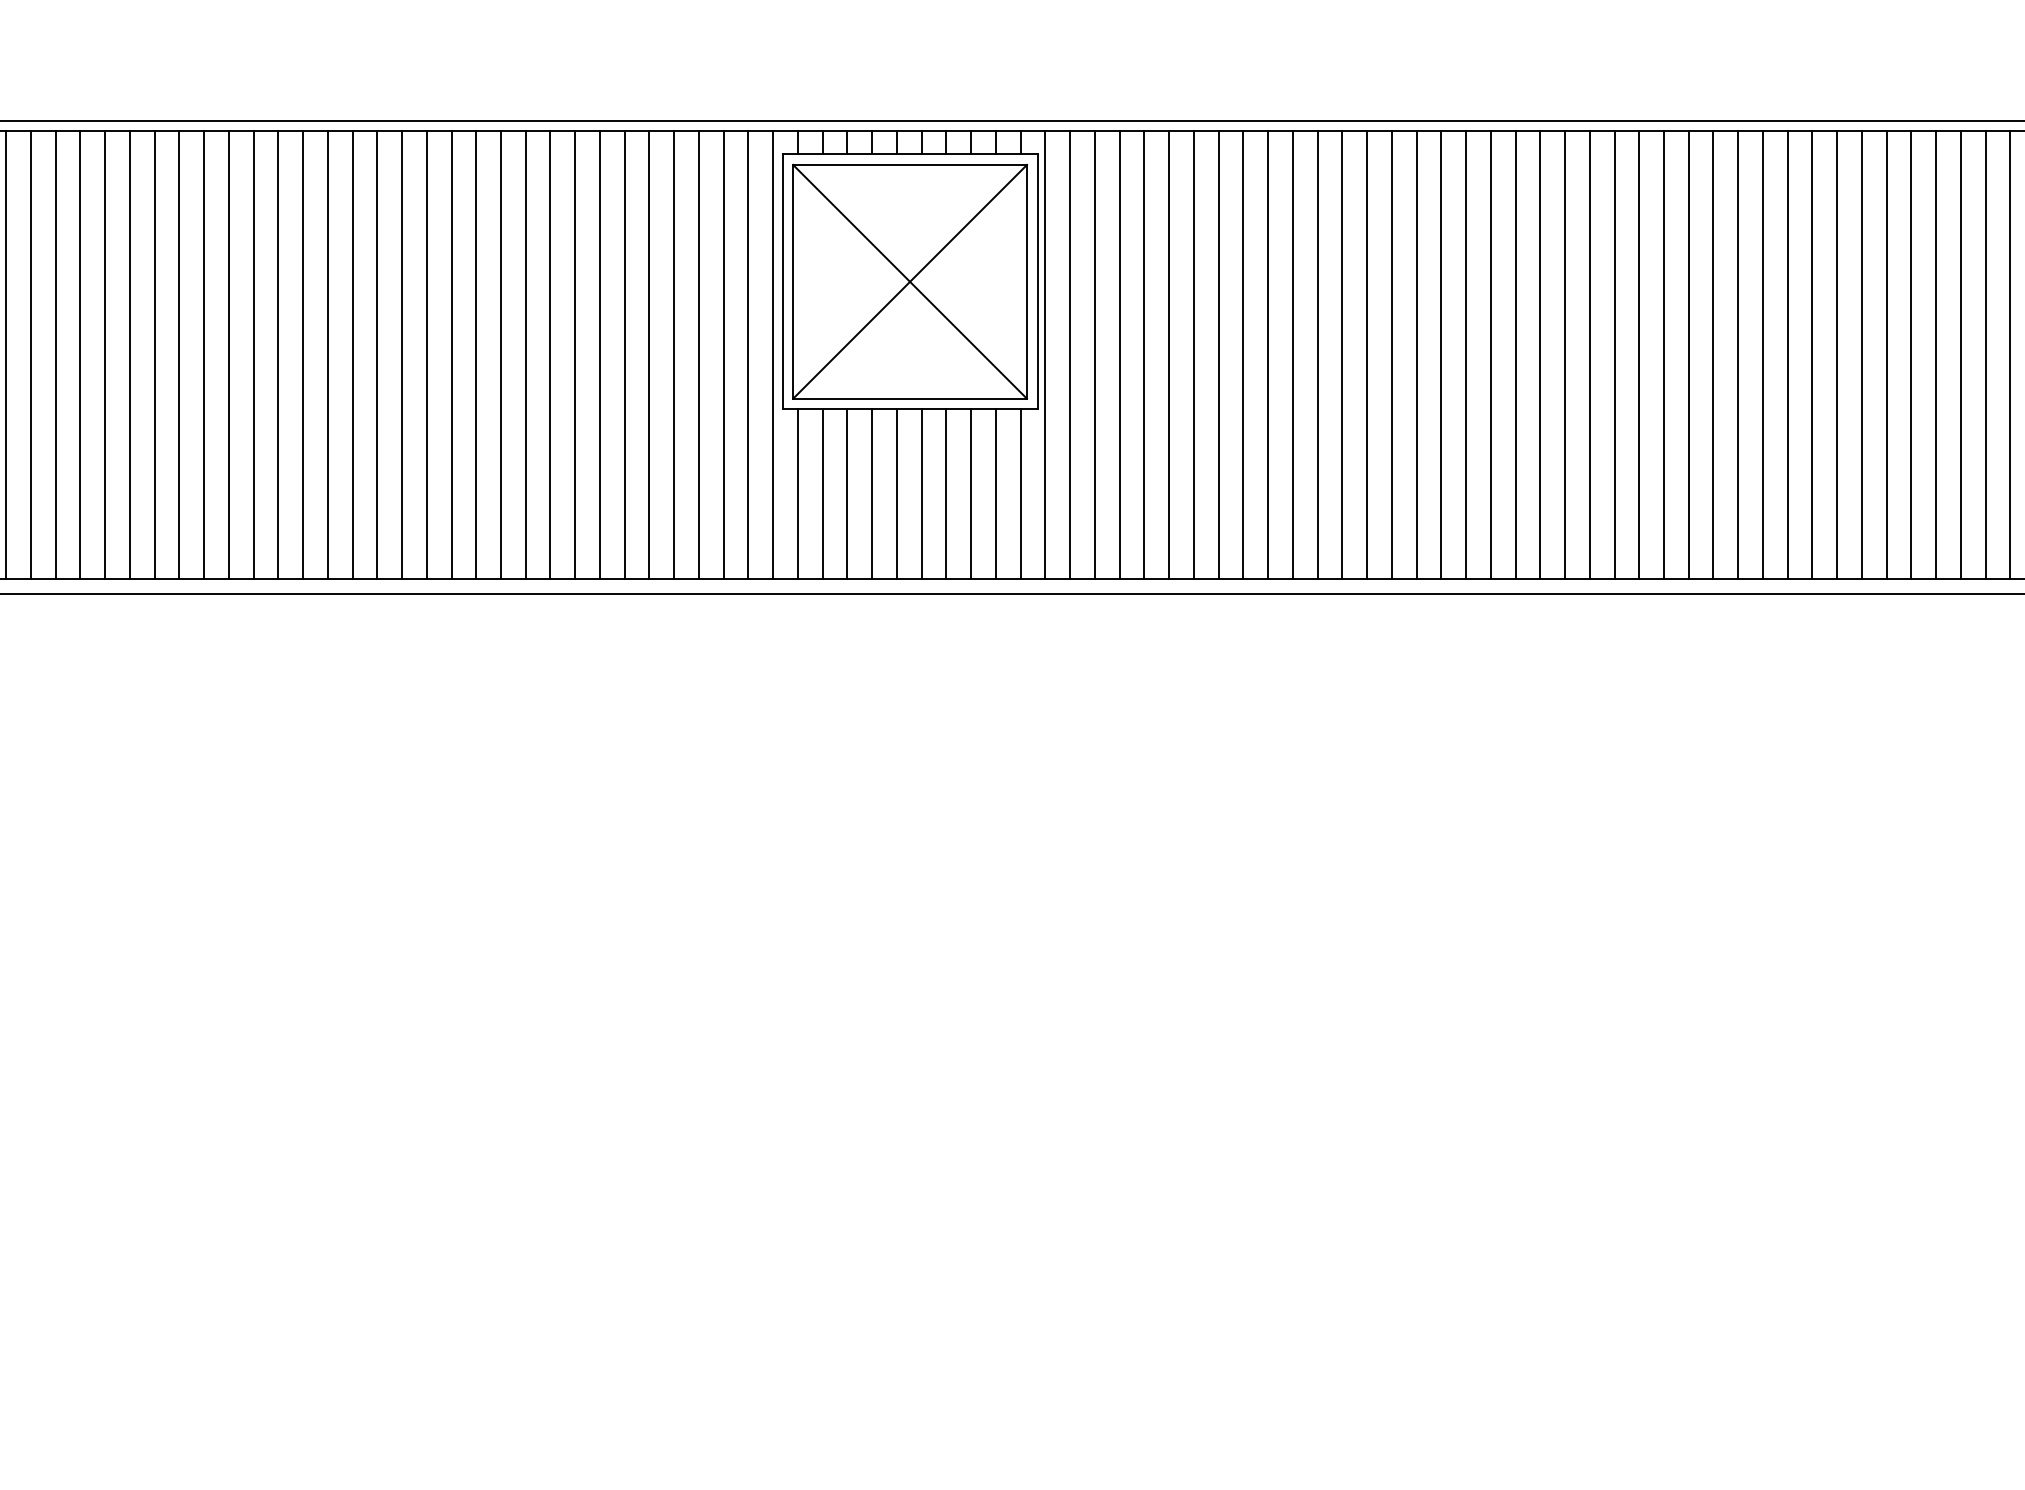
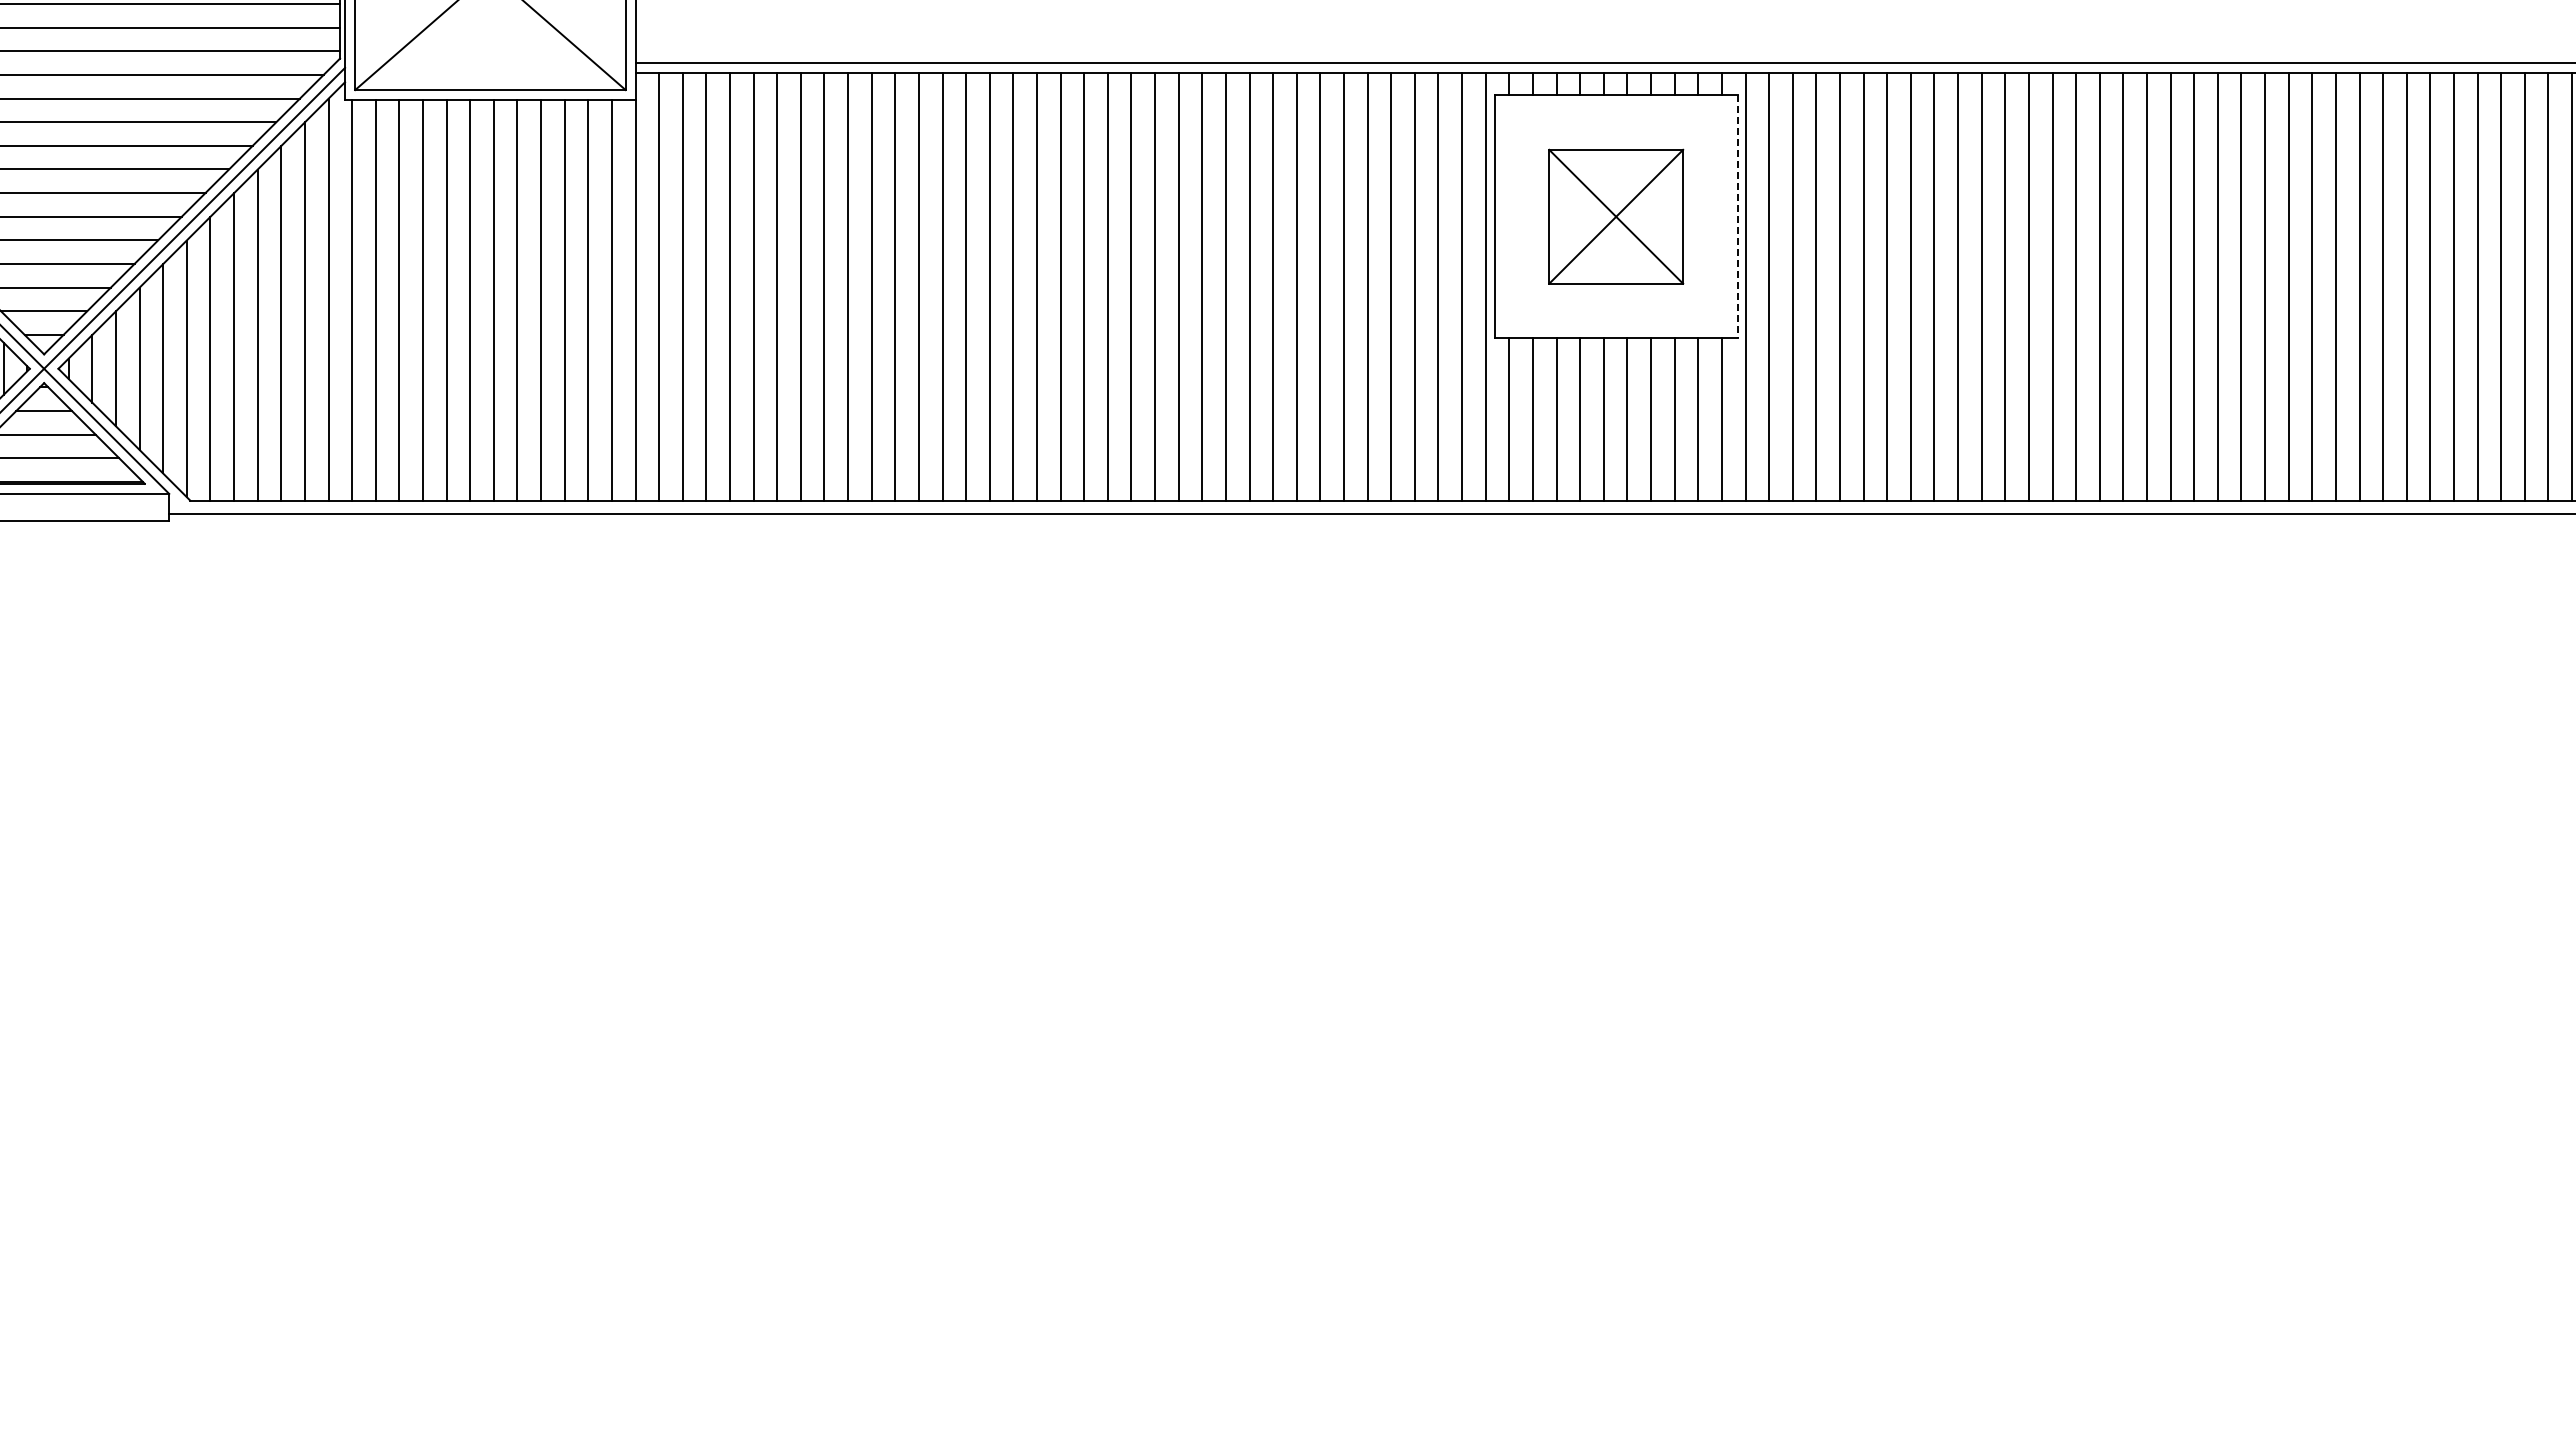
part: (909, 281) -> (1615, 216), size x0.6
line: (1038, 281) -> (1738, 216), solid -> dashed

